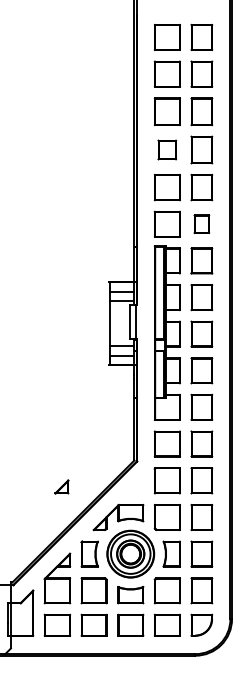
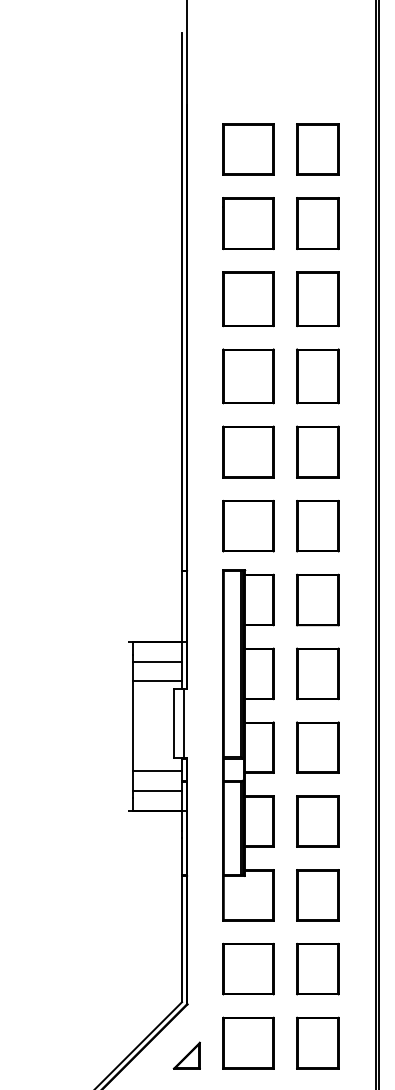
part: (166, 149) -> (246, 375), size x1.43
part: (201, 223) -> (317, 524), size x1.43
part: (61, 486) -> (186, 1054), moved

